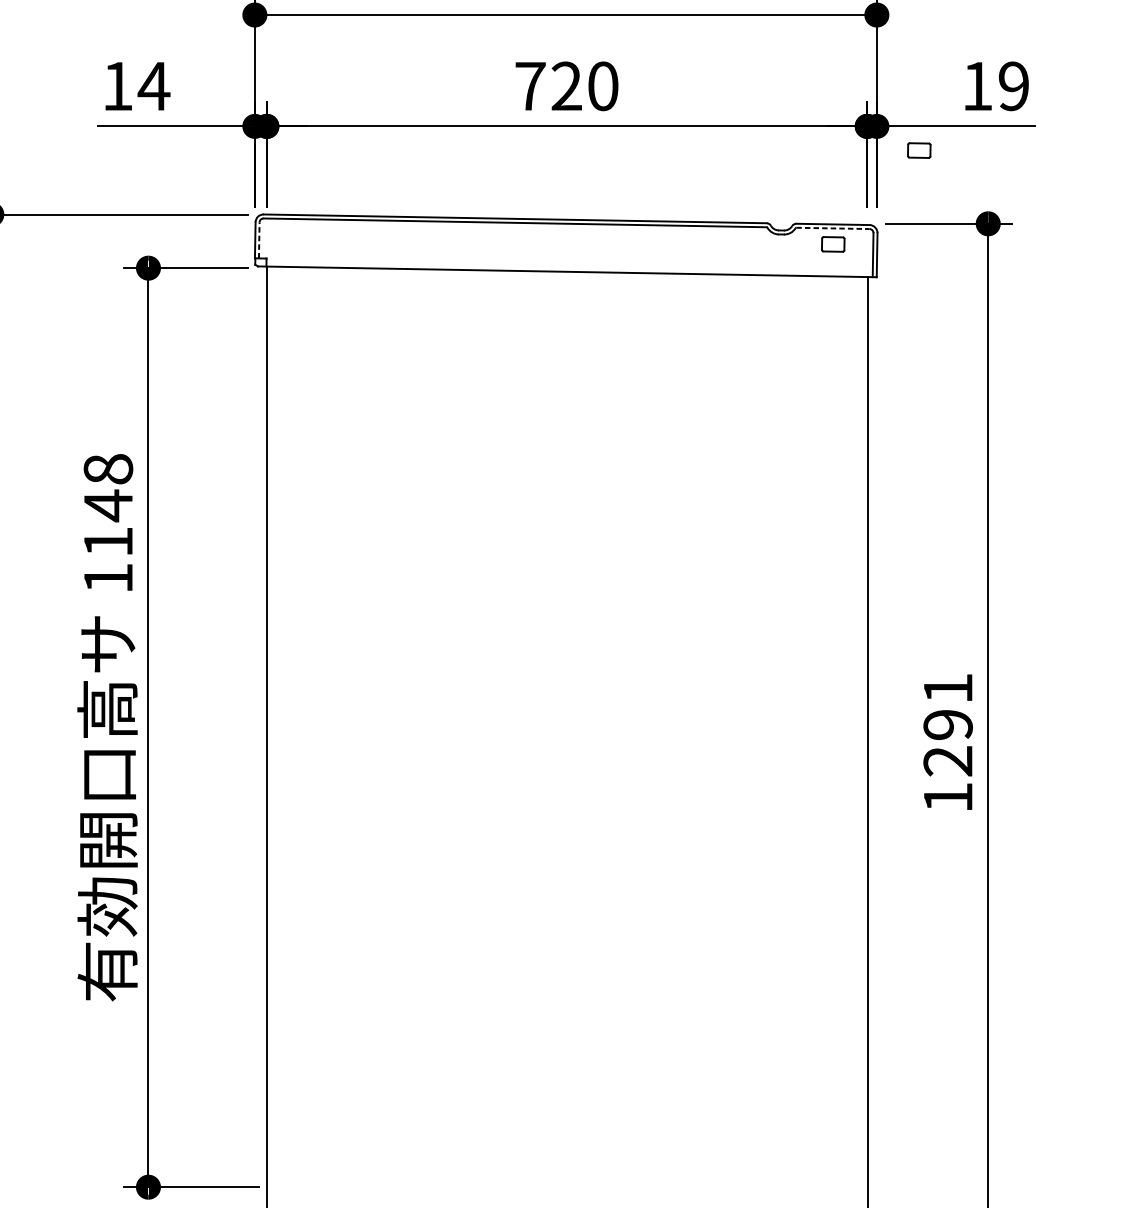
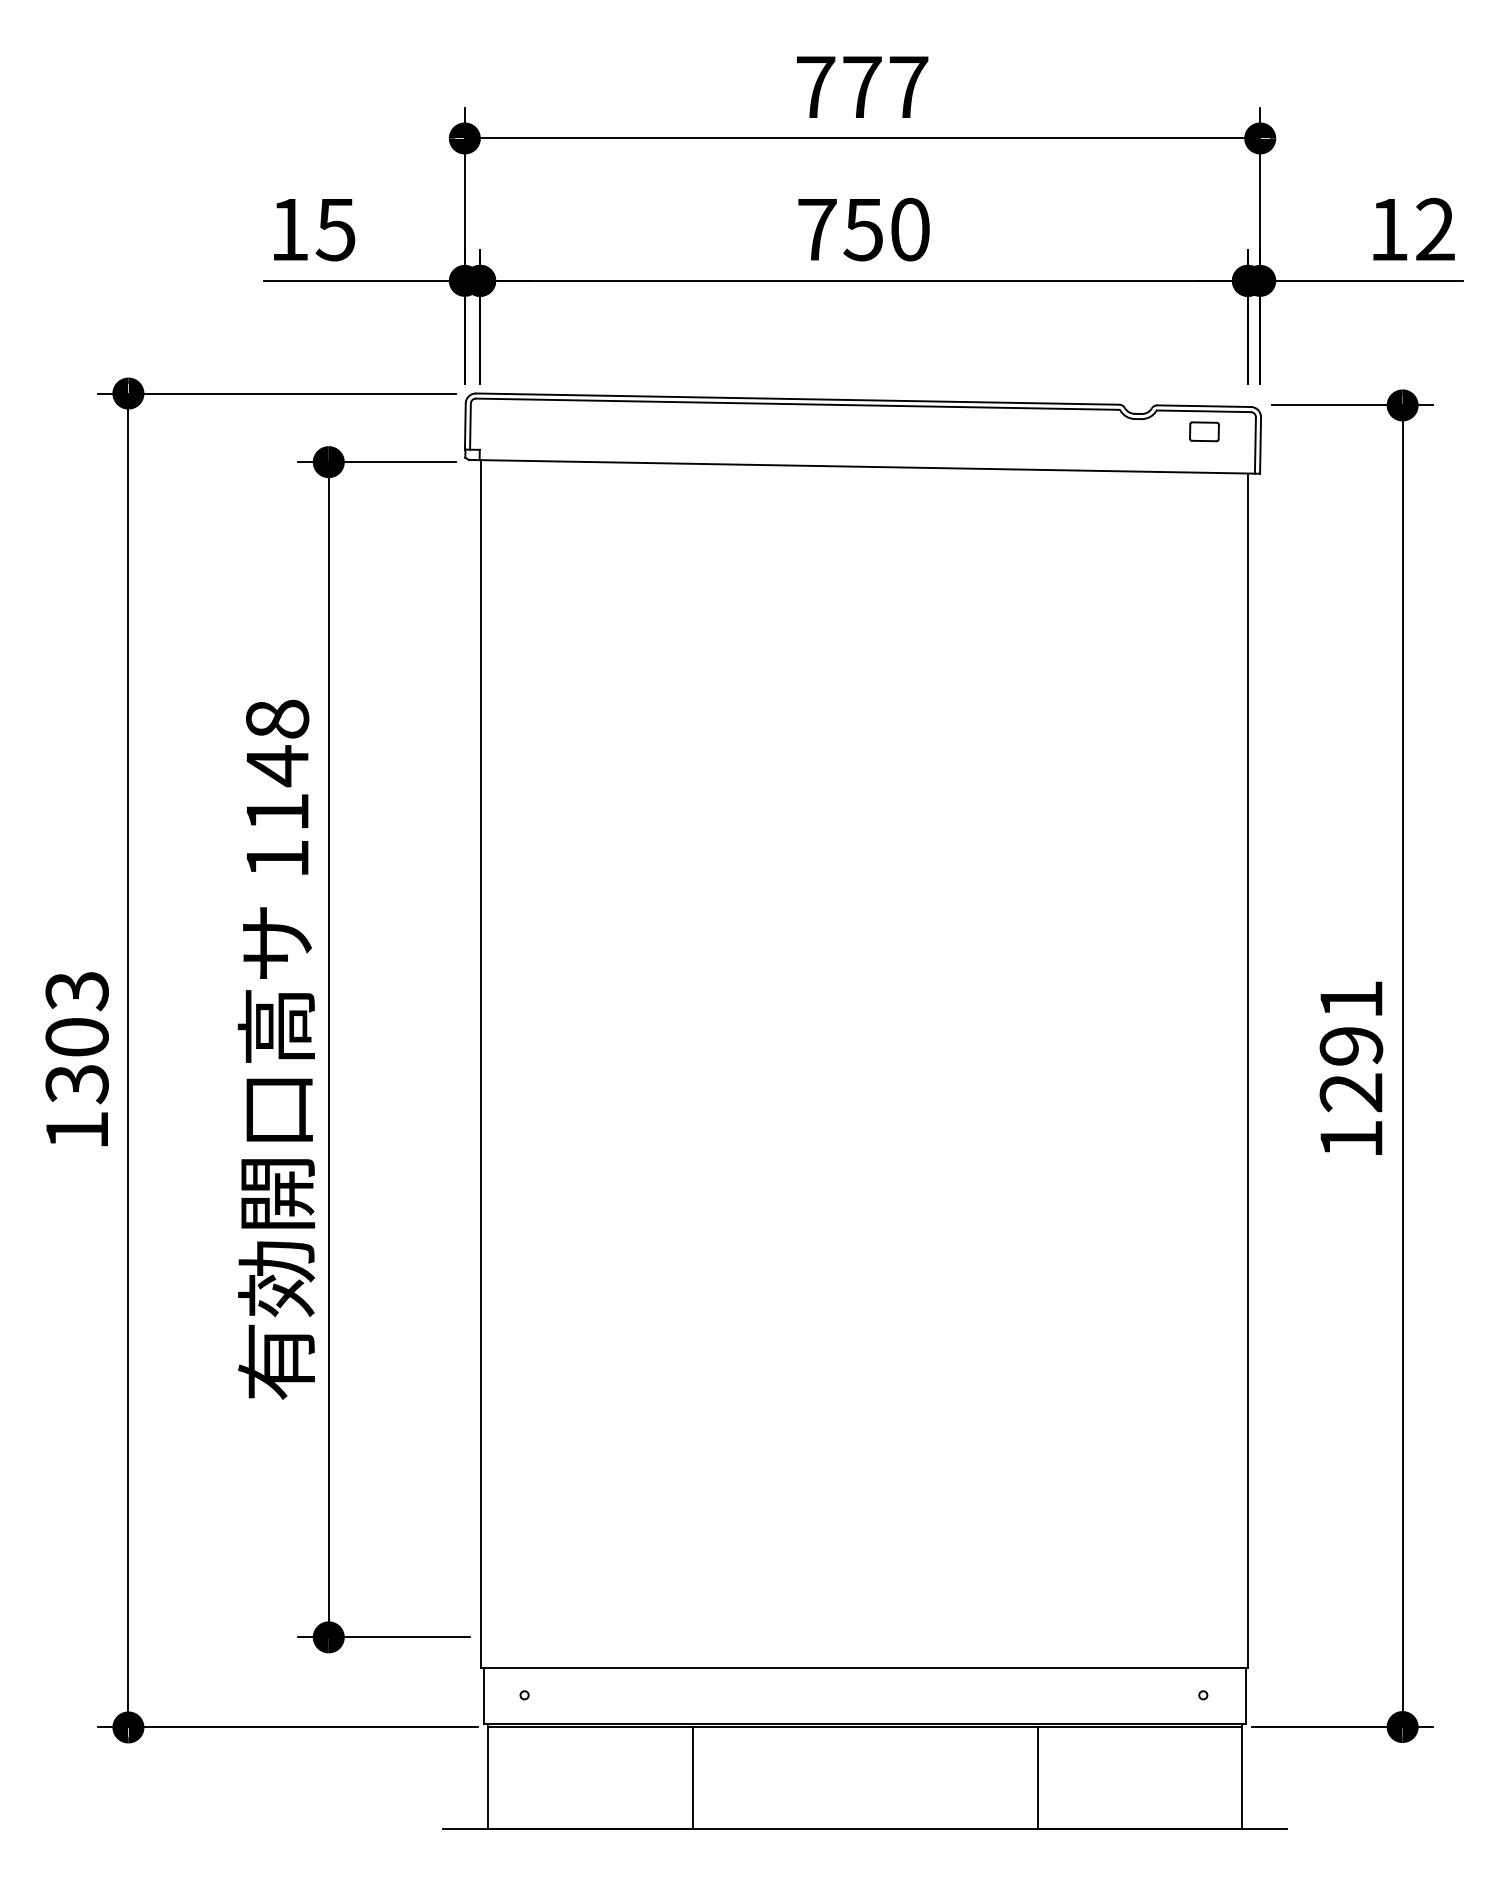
text: (566, 86) -> (863, 229), 720 -> 750
text: (1013, 86) -> (1435, 229), 19 -> 12
text: (153, 87) -> (335, 230), 14 -> 15
part: (919, 150) -> (1314, 311), removed
line: (833, 228) -> (1204, 411), dashed -> solid
line: (259, 240) -> (470, 426), dashed -> solid

